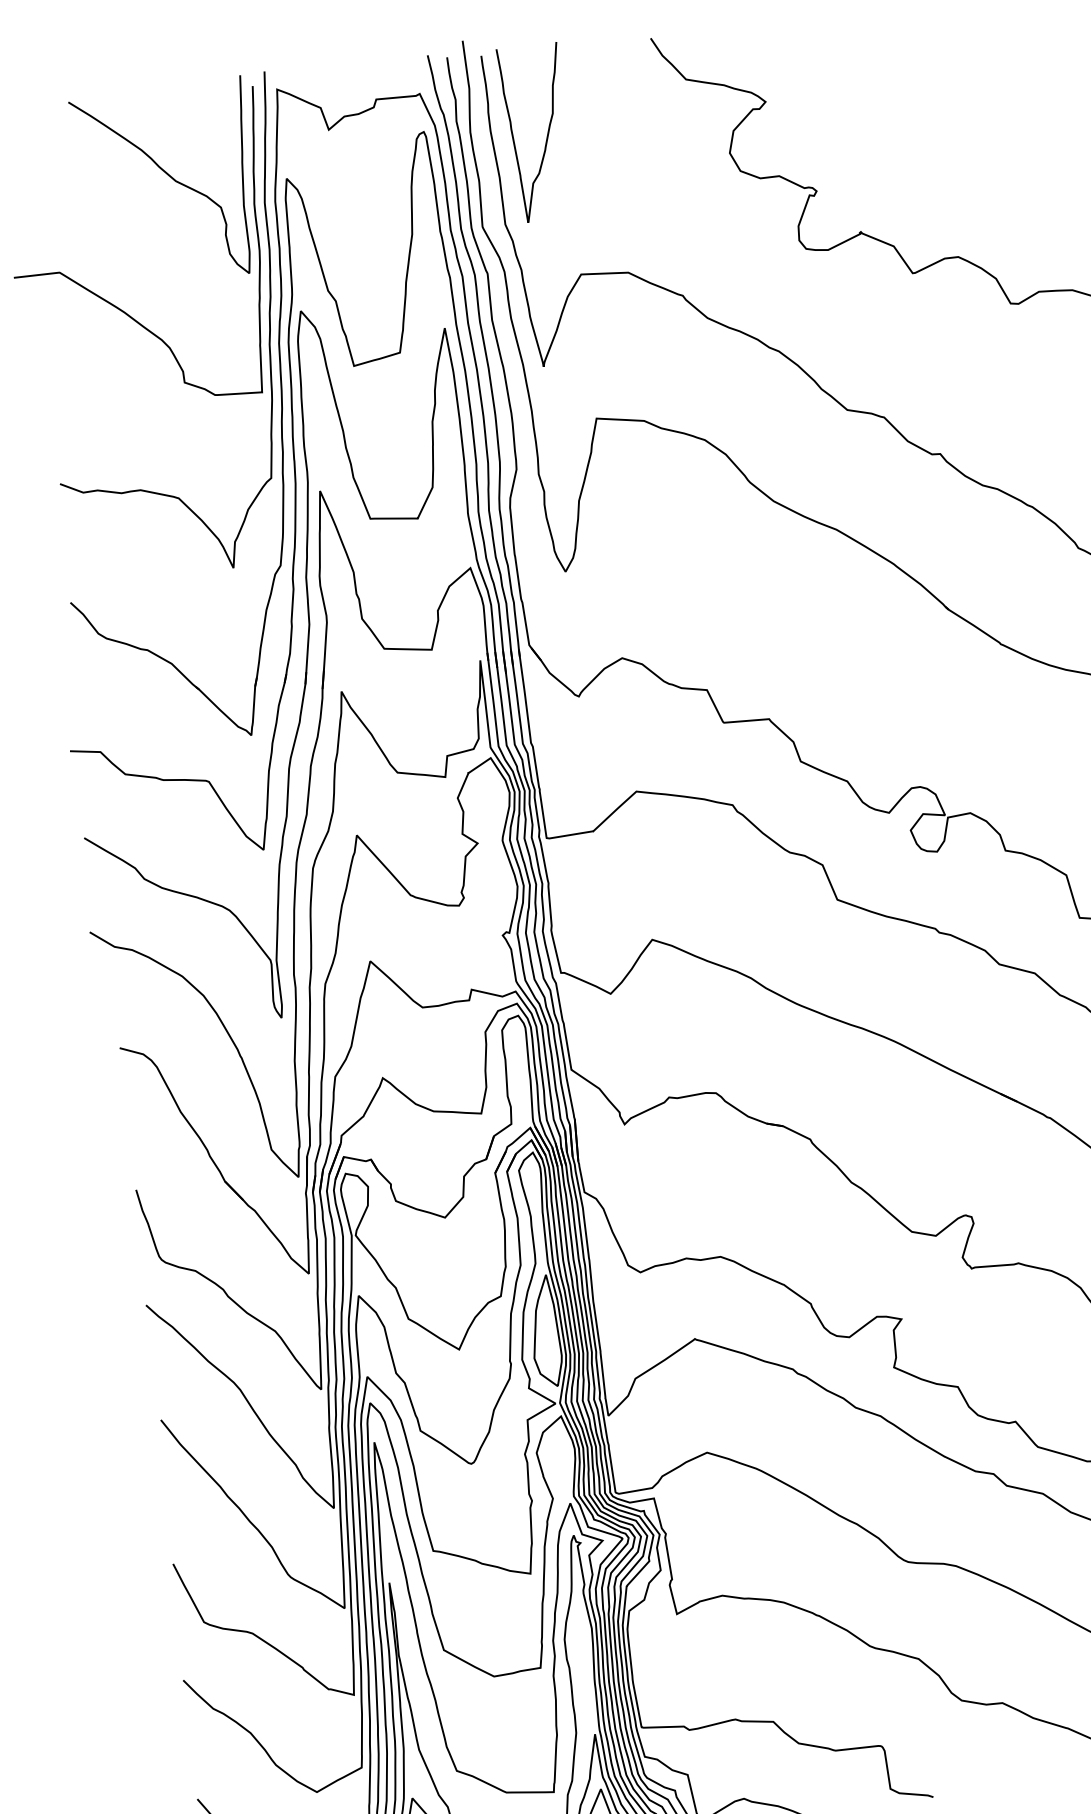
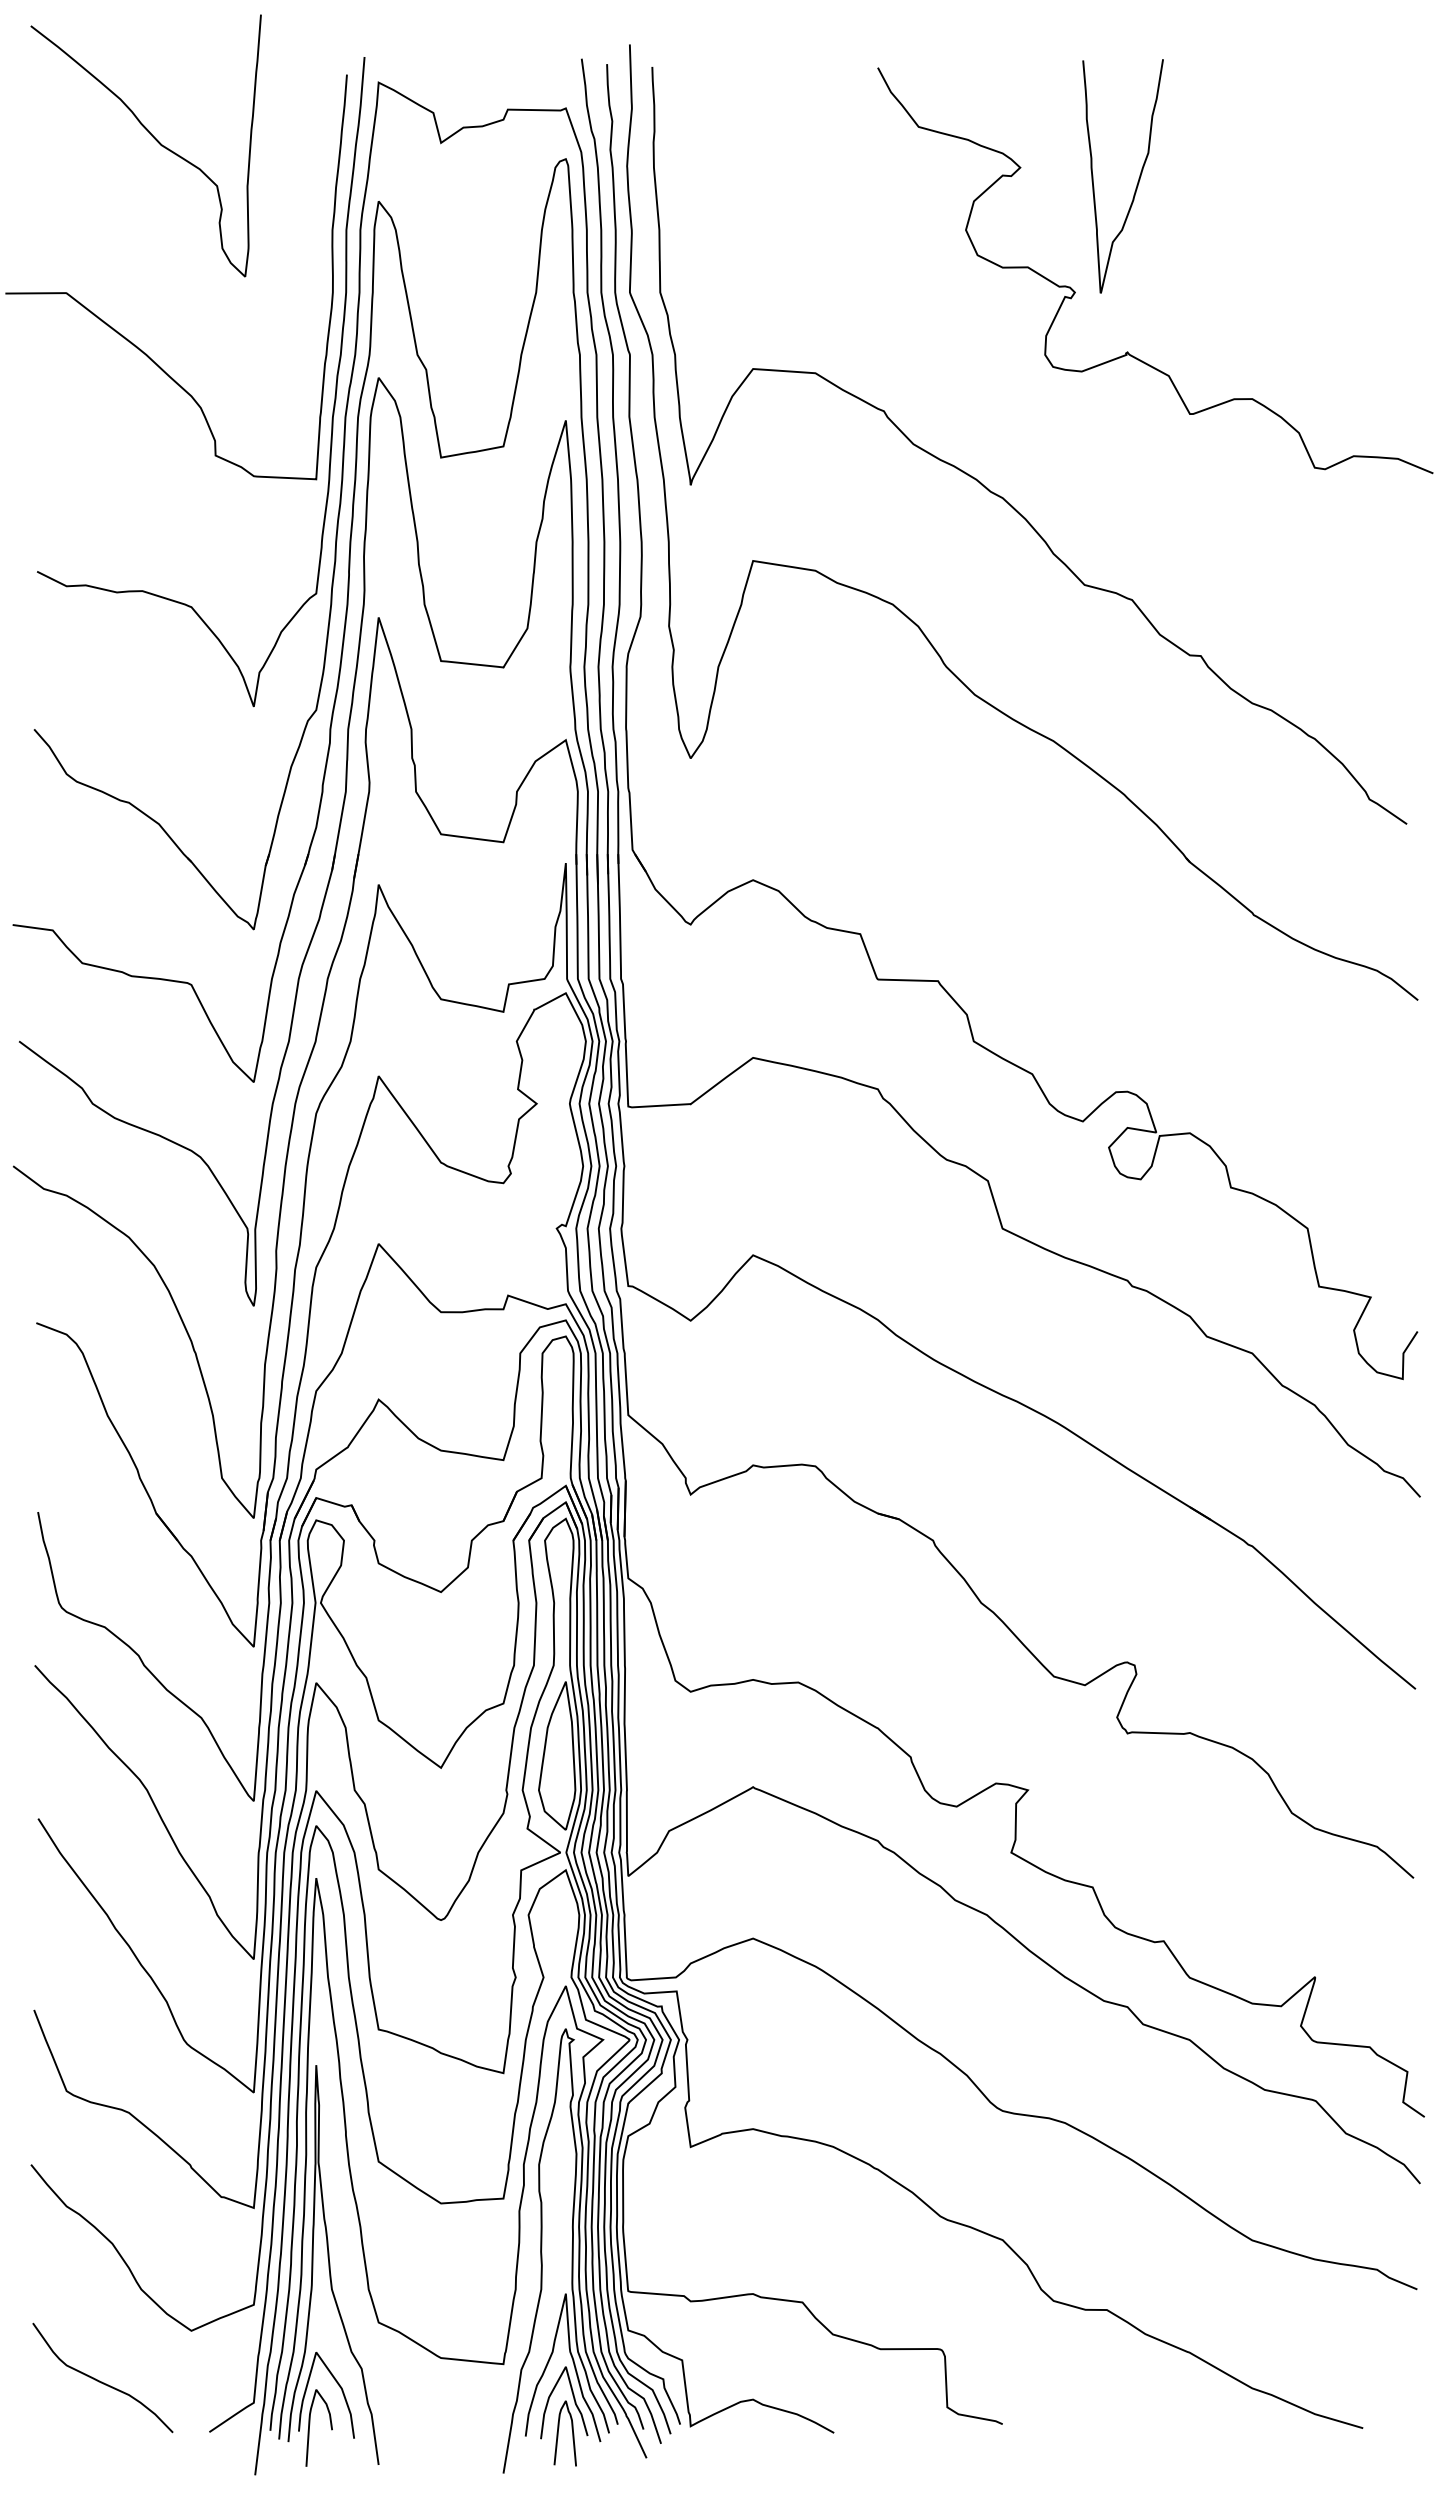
curve: (546, 135) -> (1137, 181), moved
curve: (168, 176) -> (152, 137), moved

